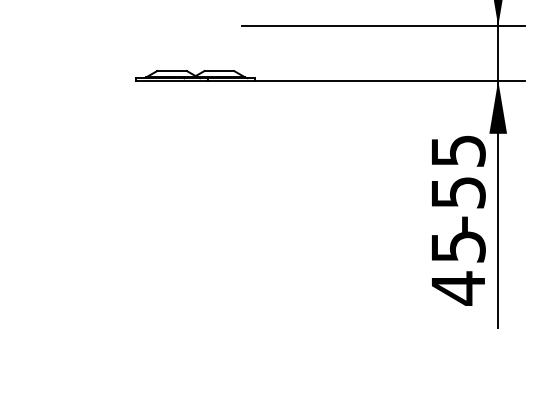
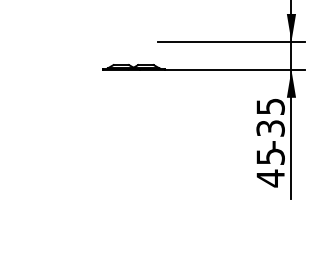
text: (458, 190) -> (270, 127), -55 -> -35

